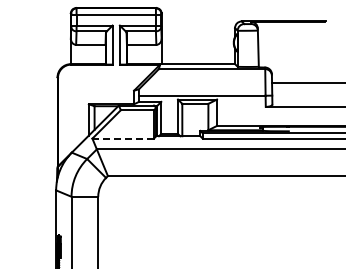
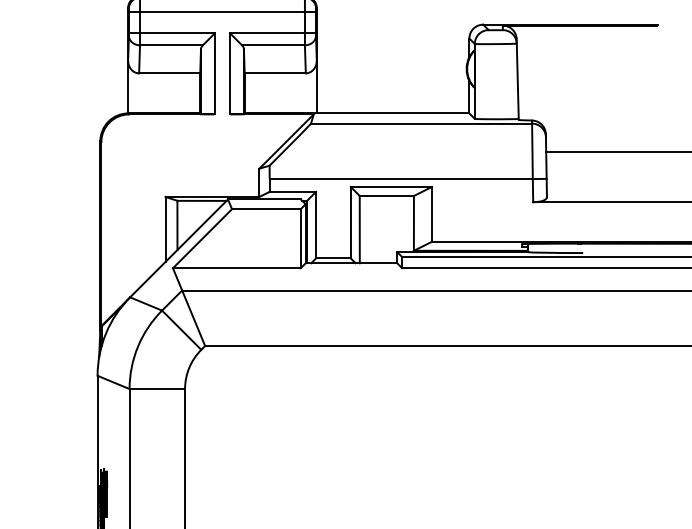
line: (123, 138) -> (237, 267), dashed -> solid

